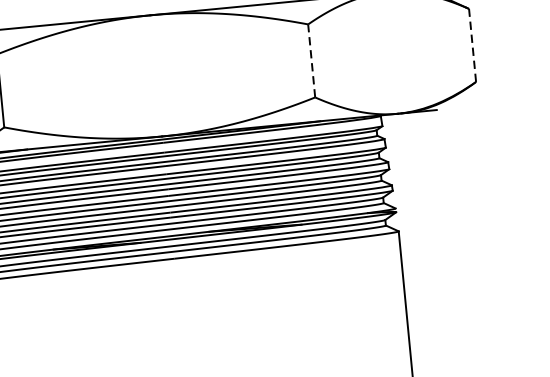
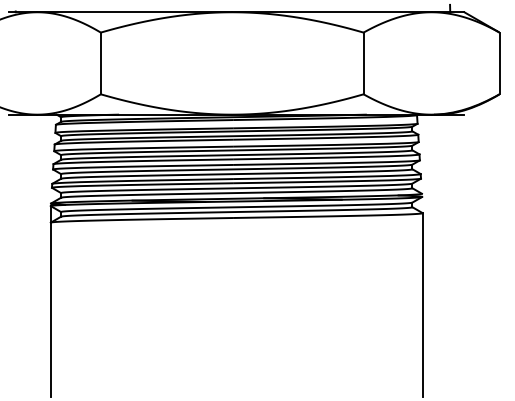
line: (472, 45) -> (499, 63), dashed -> solid
line: (311, 60) -> (363, 63), dashed -> solid

